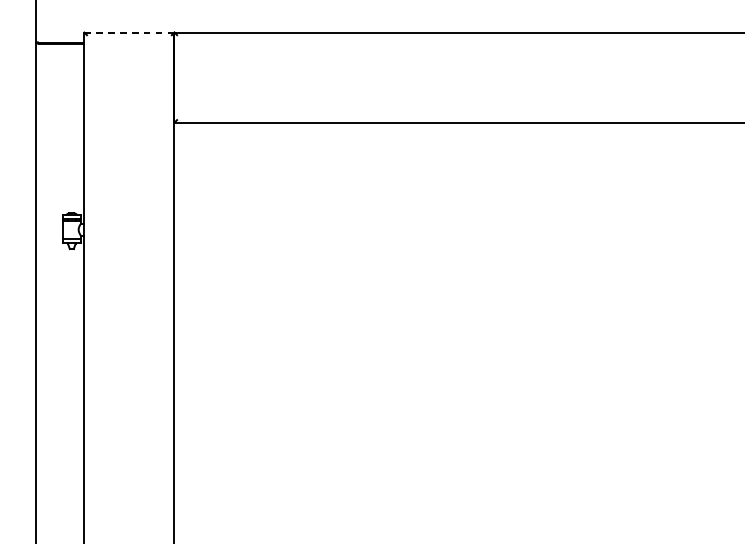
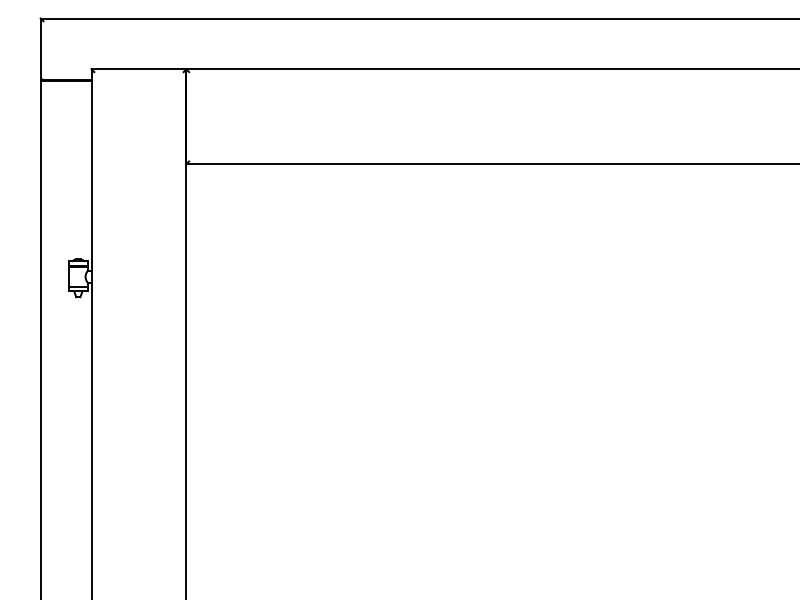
line: (129, 32) -> (139, 69), dashed -> solid

